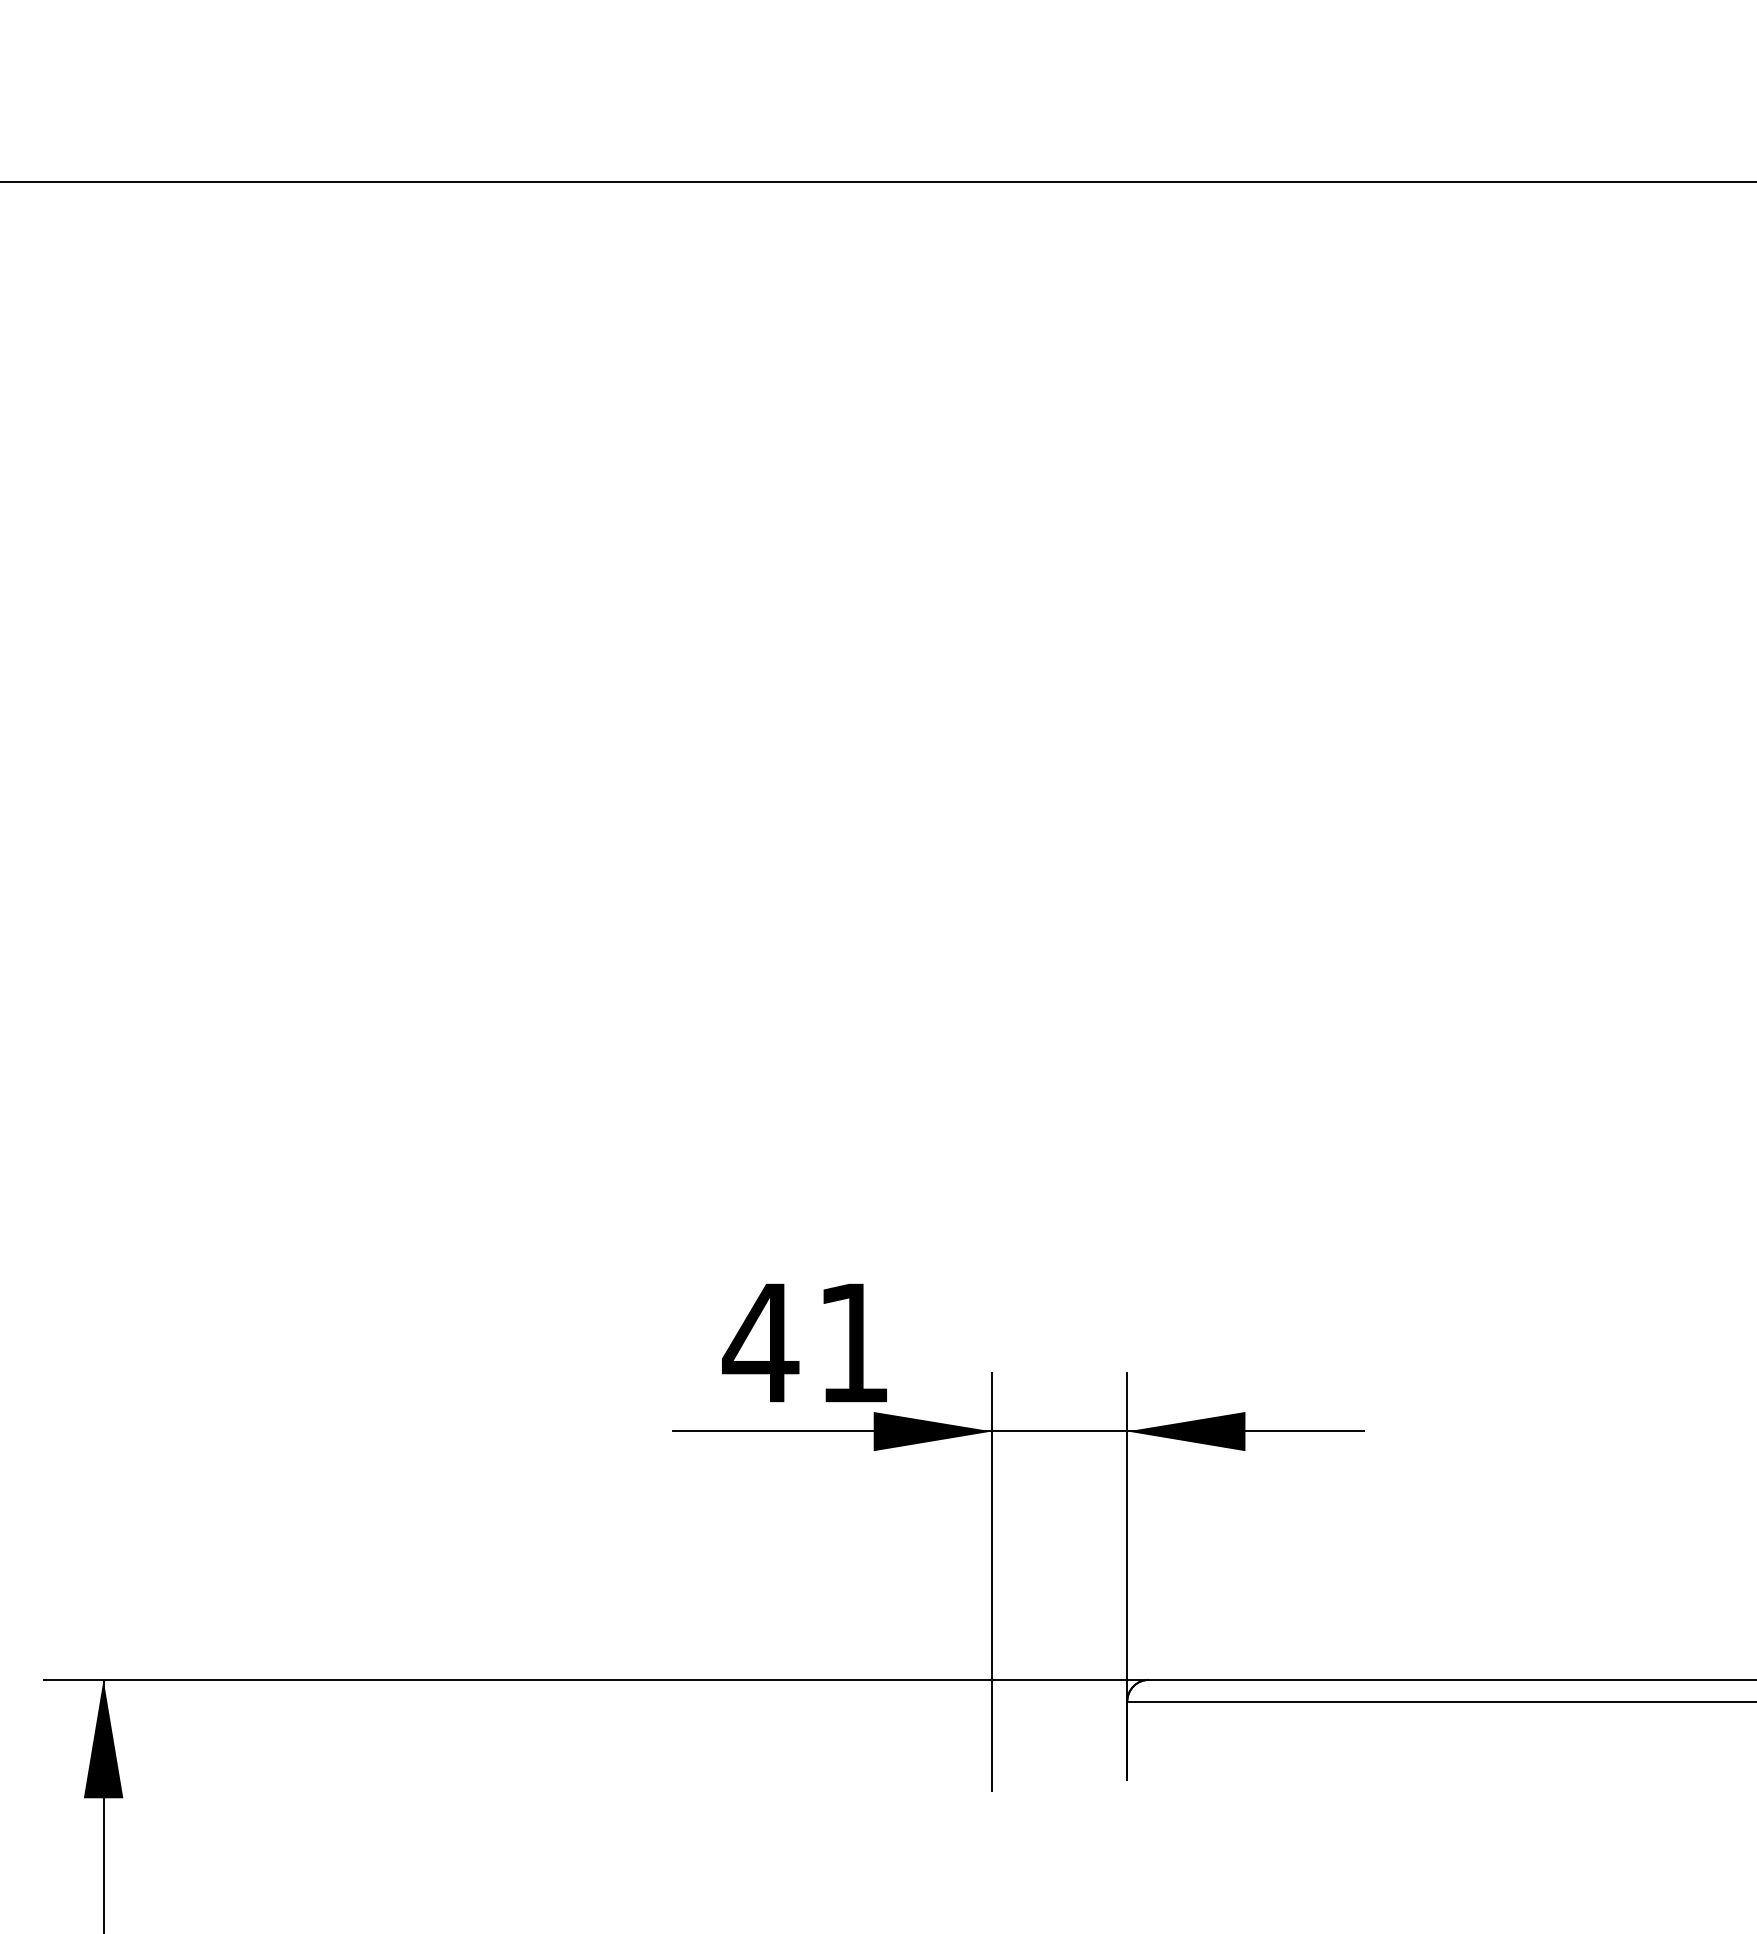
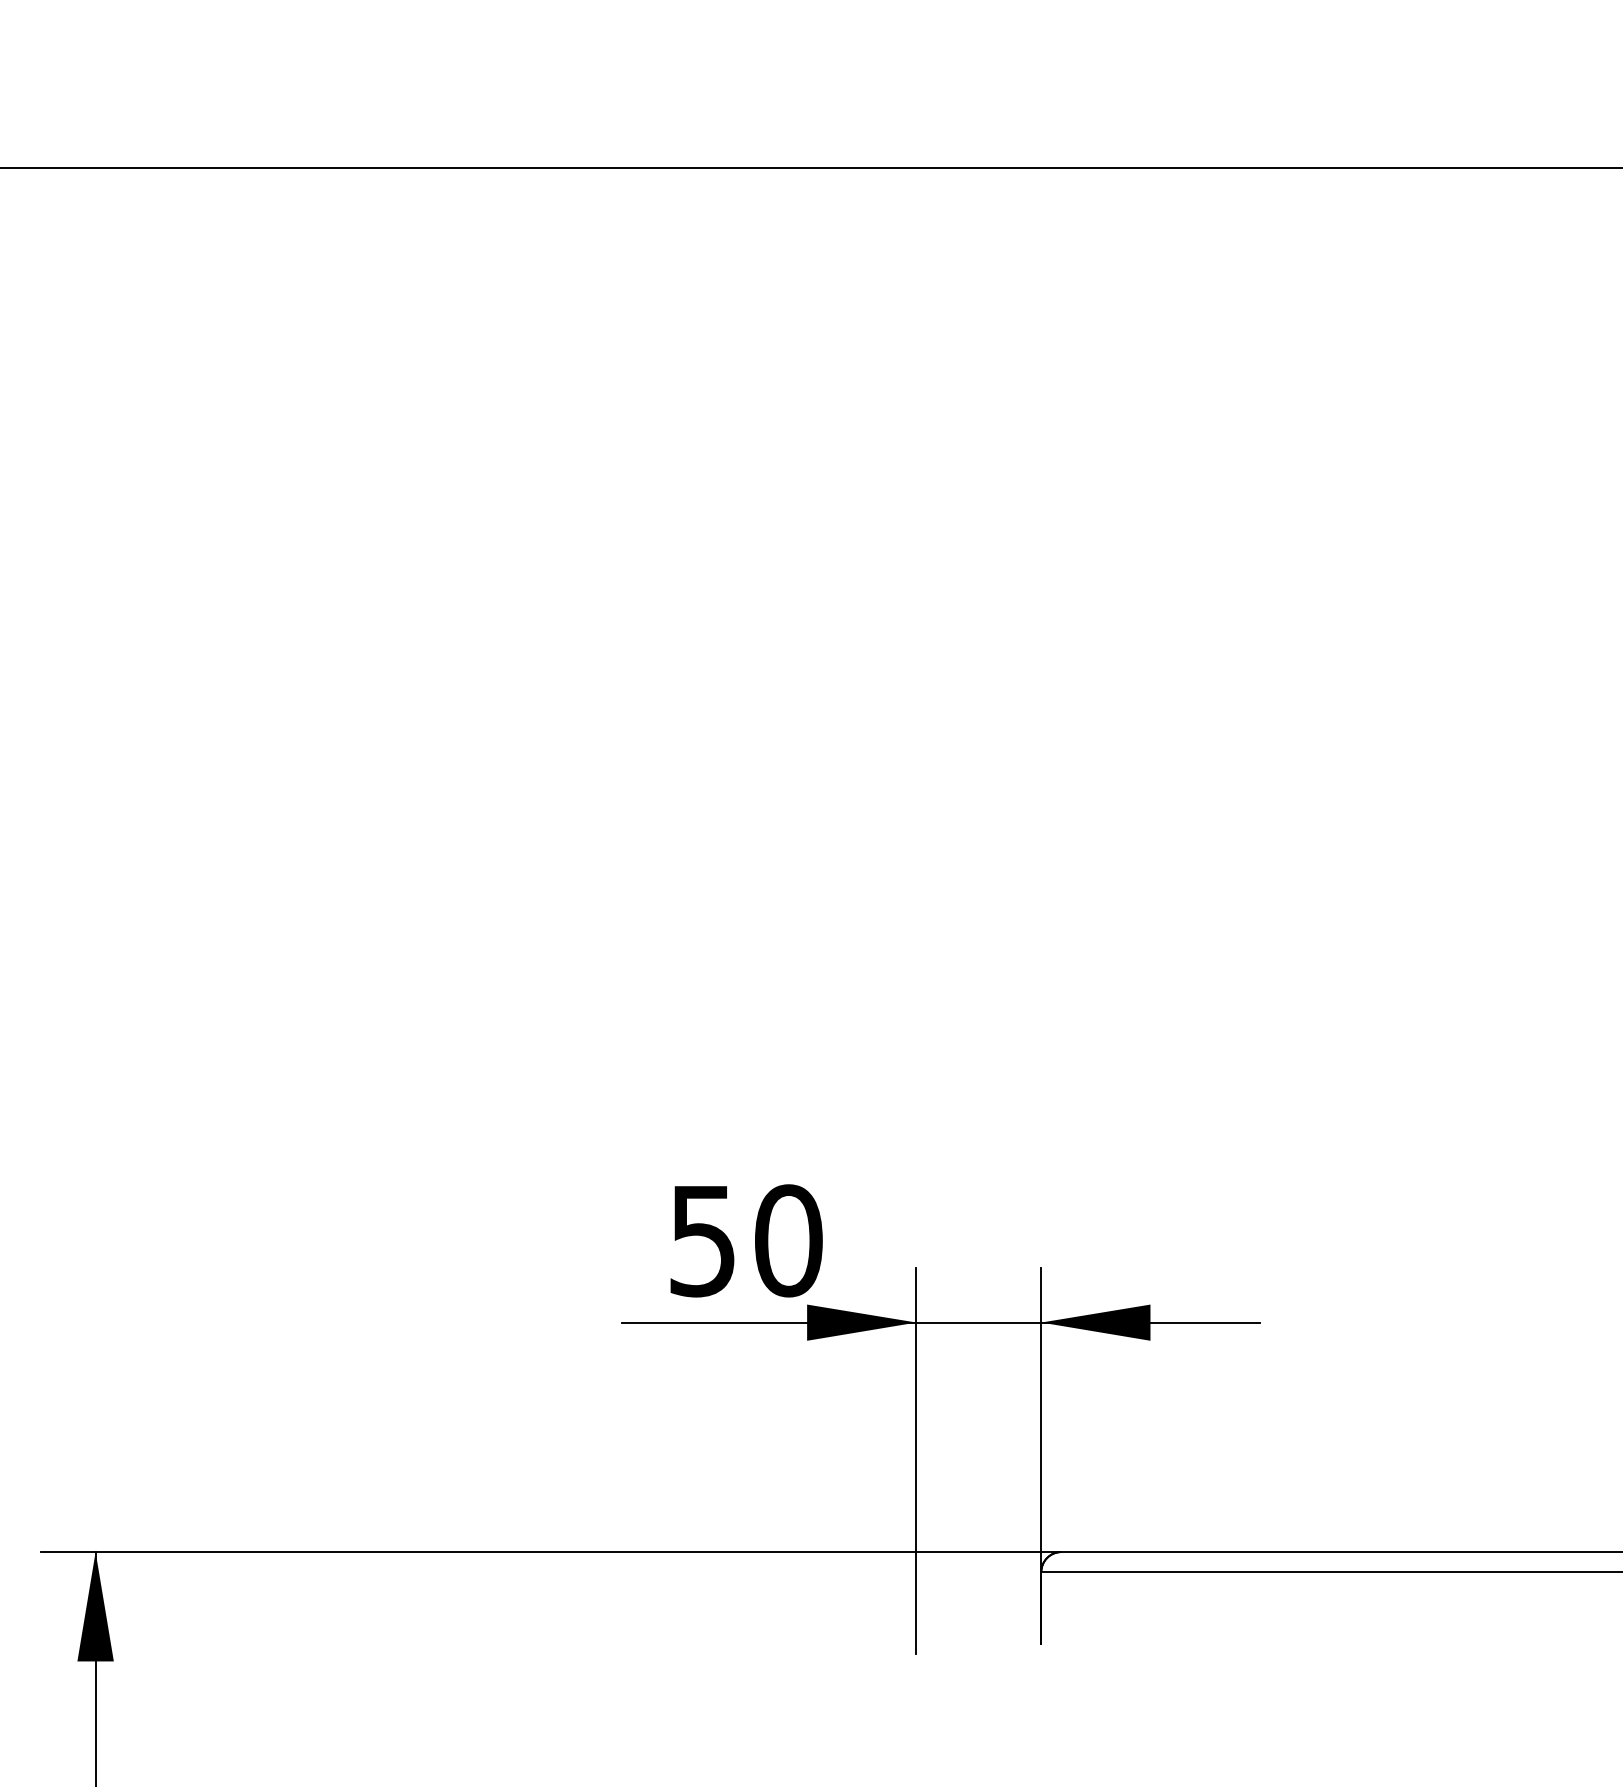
text: (806, 1342) -> (744, 1240), 41 -> 50

